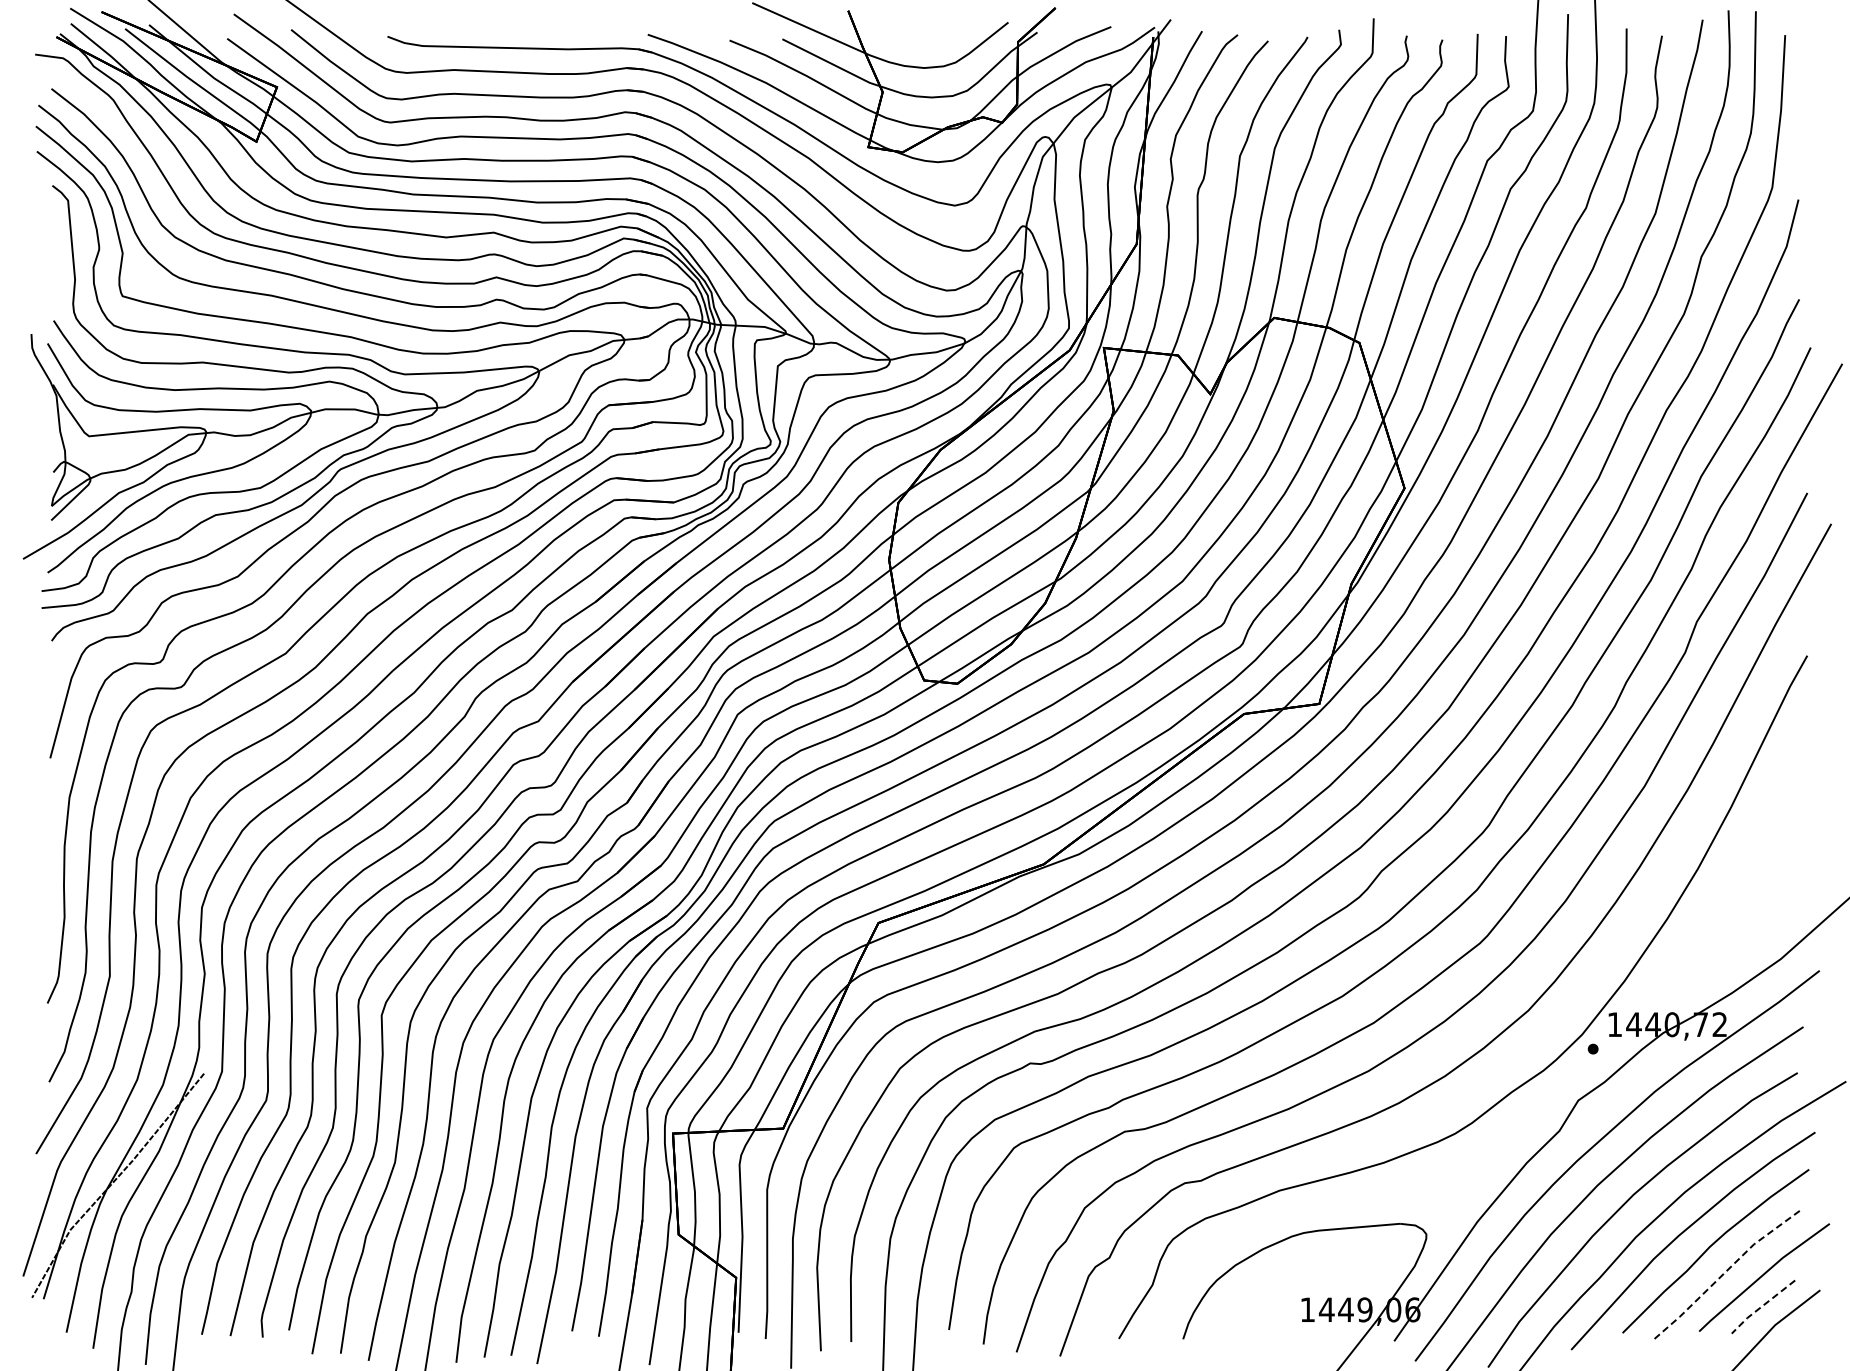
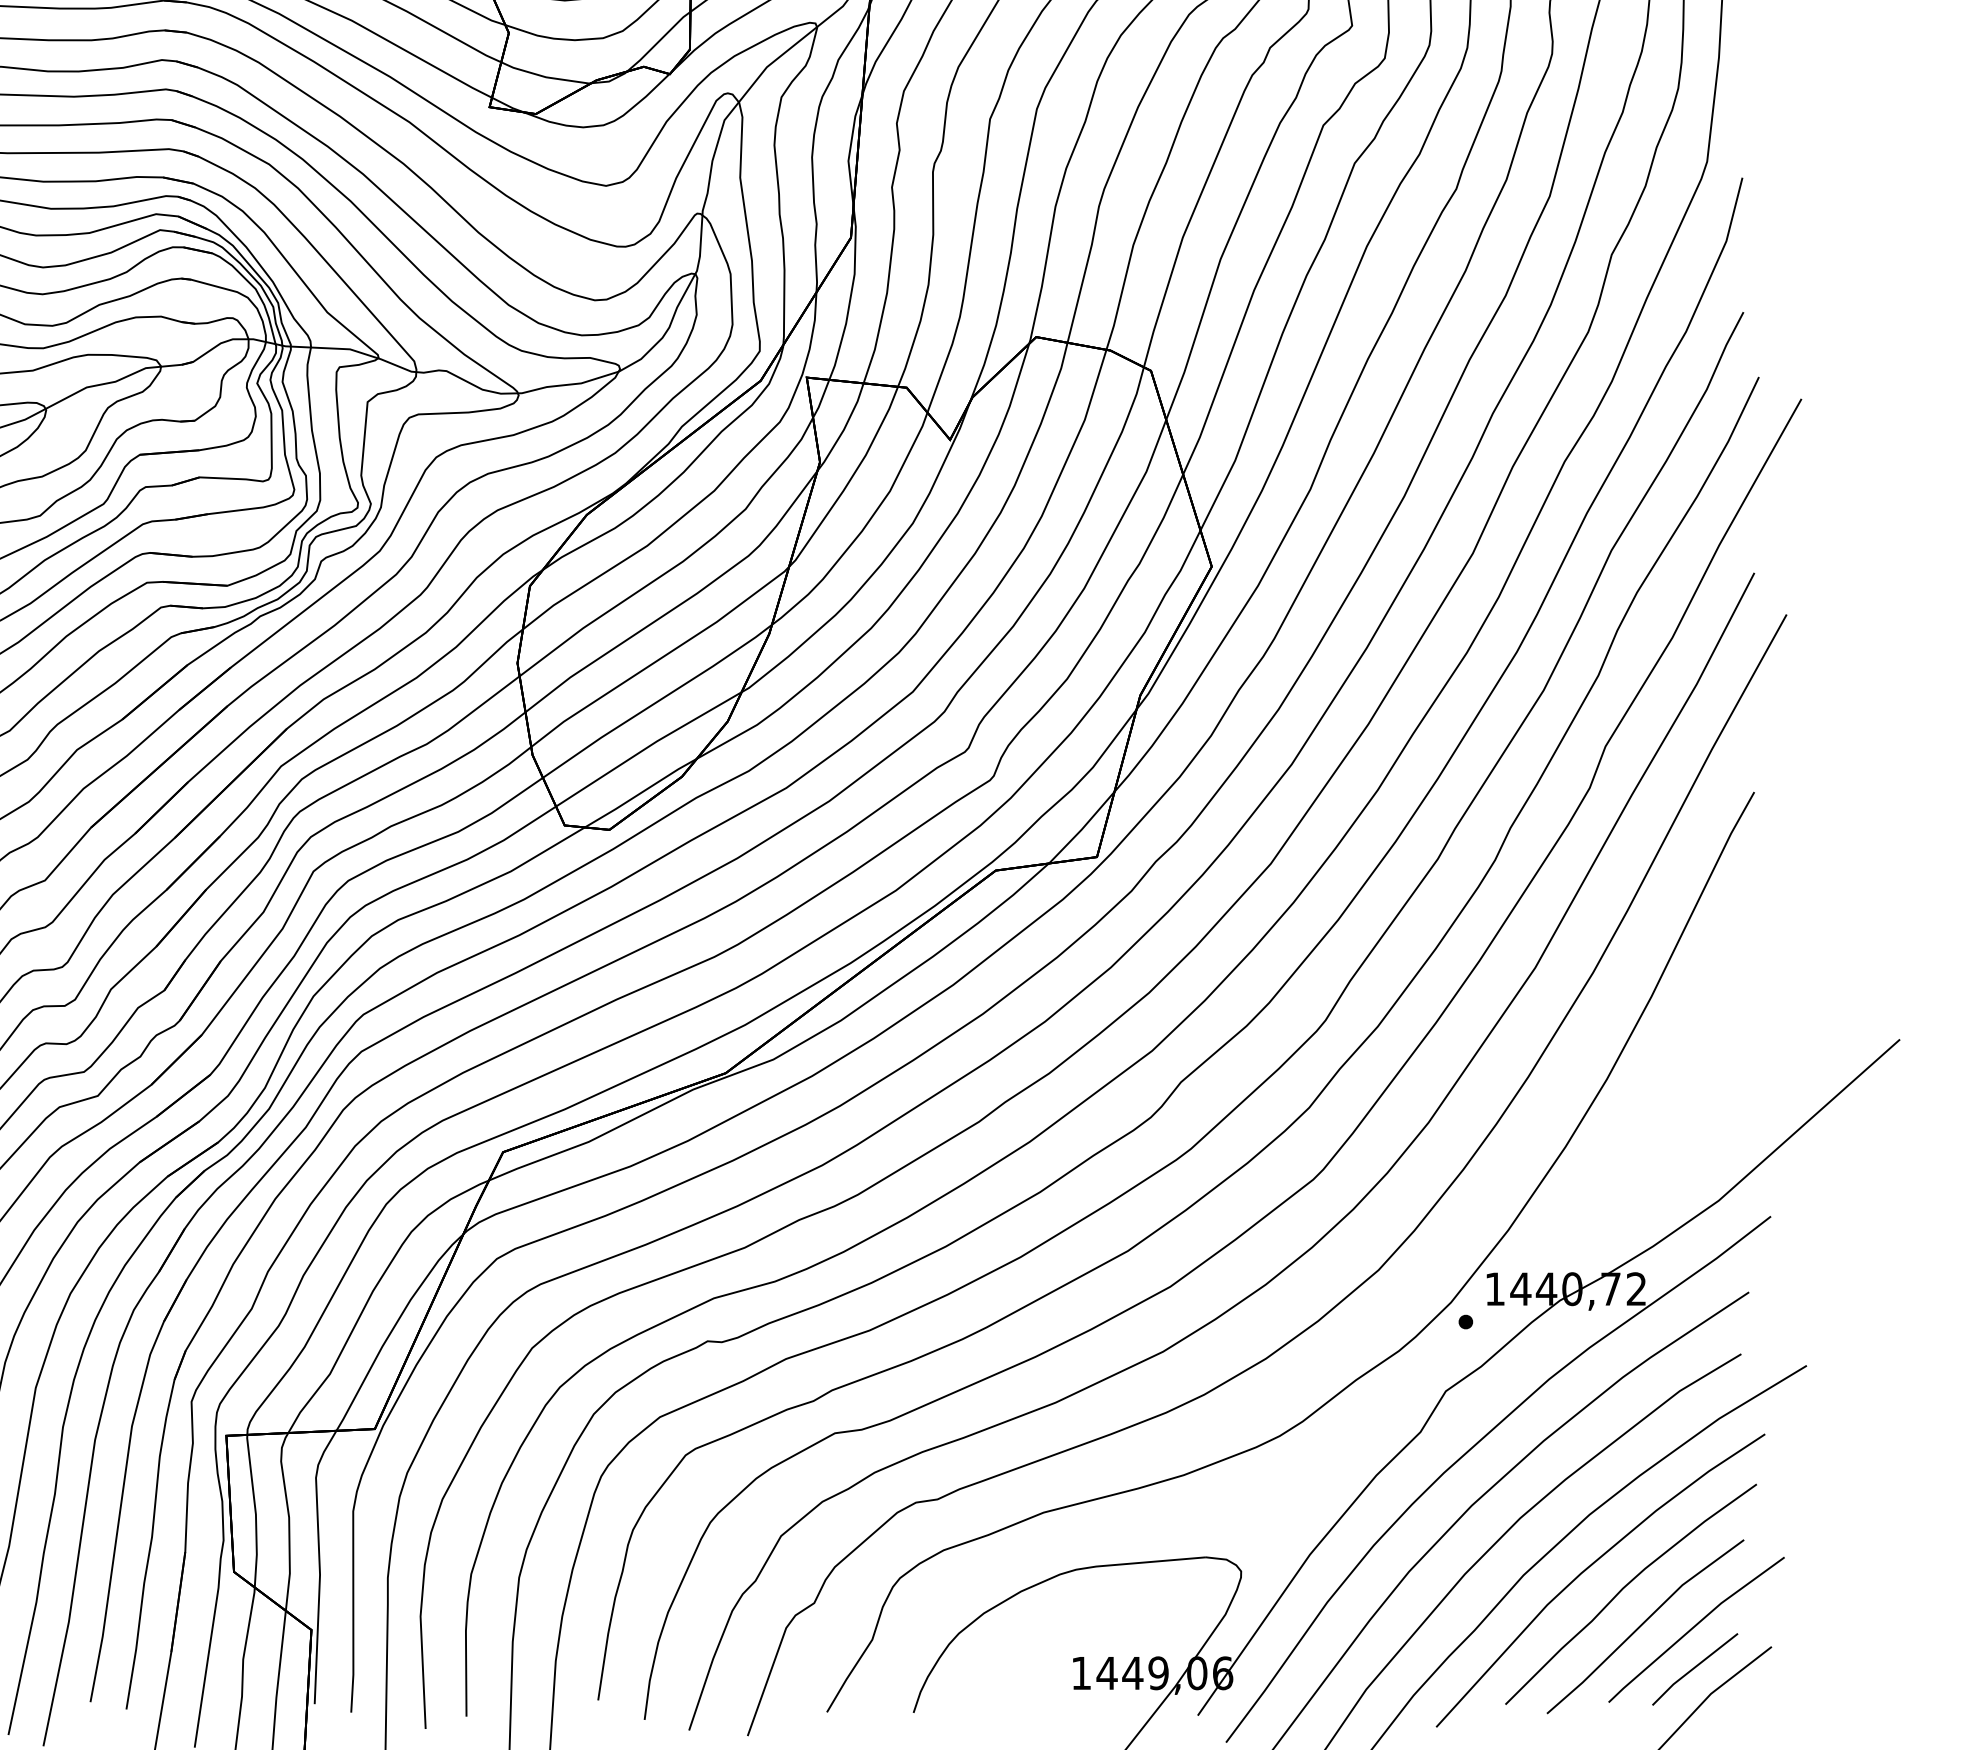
line: (1724, 1273) -> (1642, 1624), dashed -> solid
line: (1761, 1306) -> (1692, 1668), dashed -> solid

